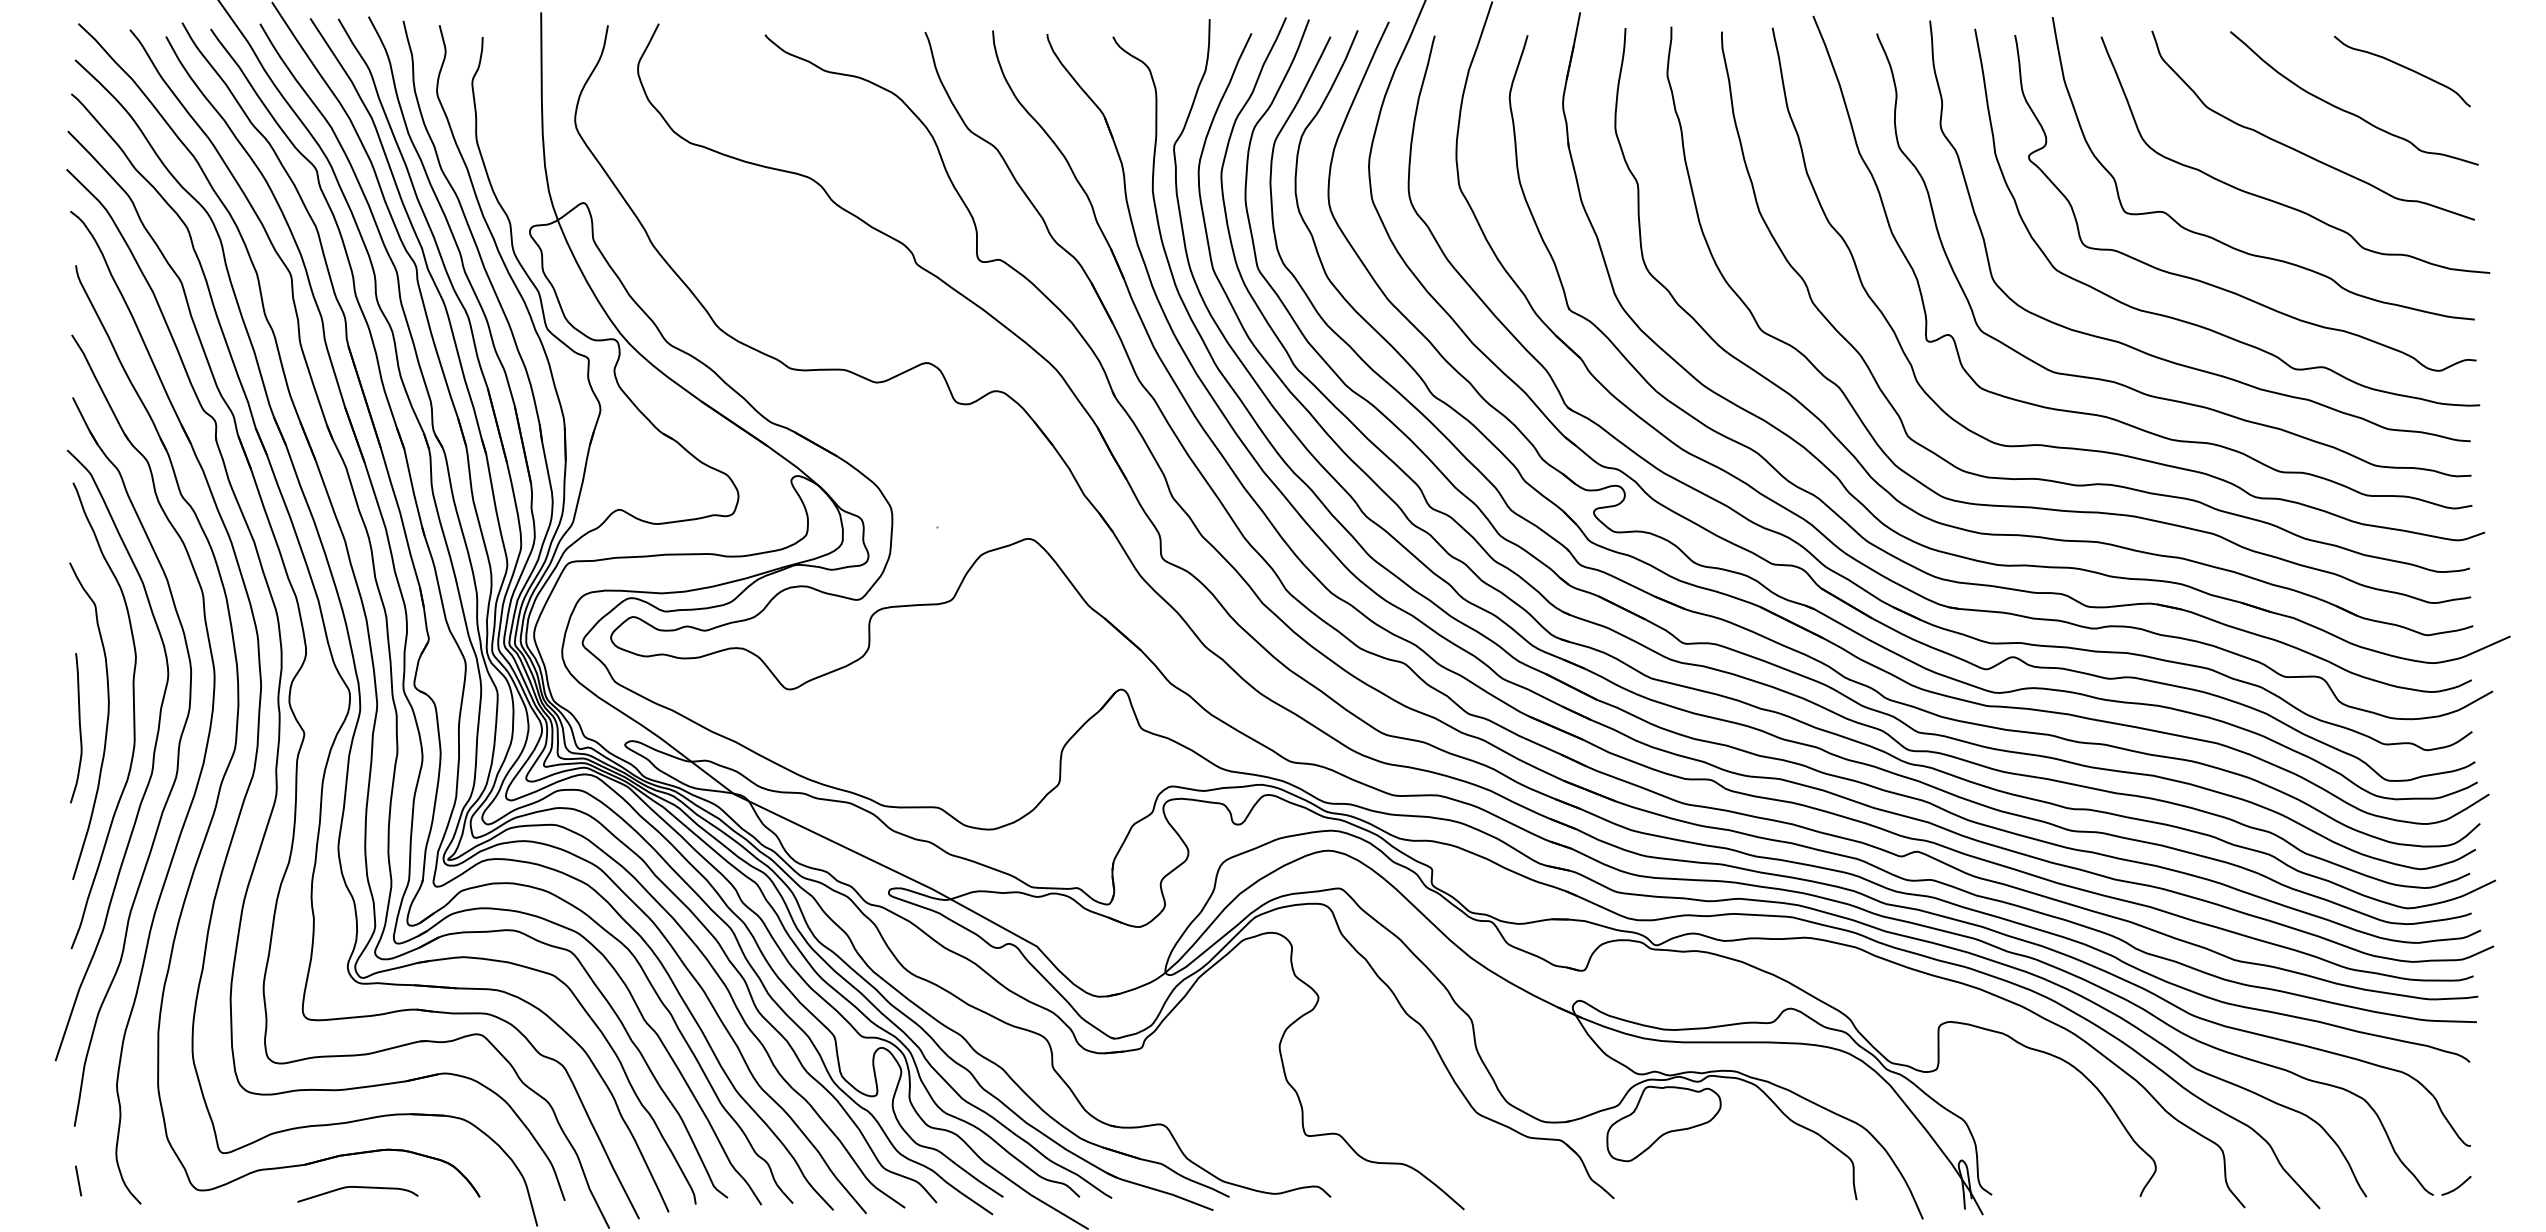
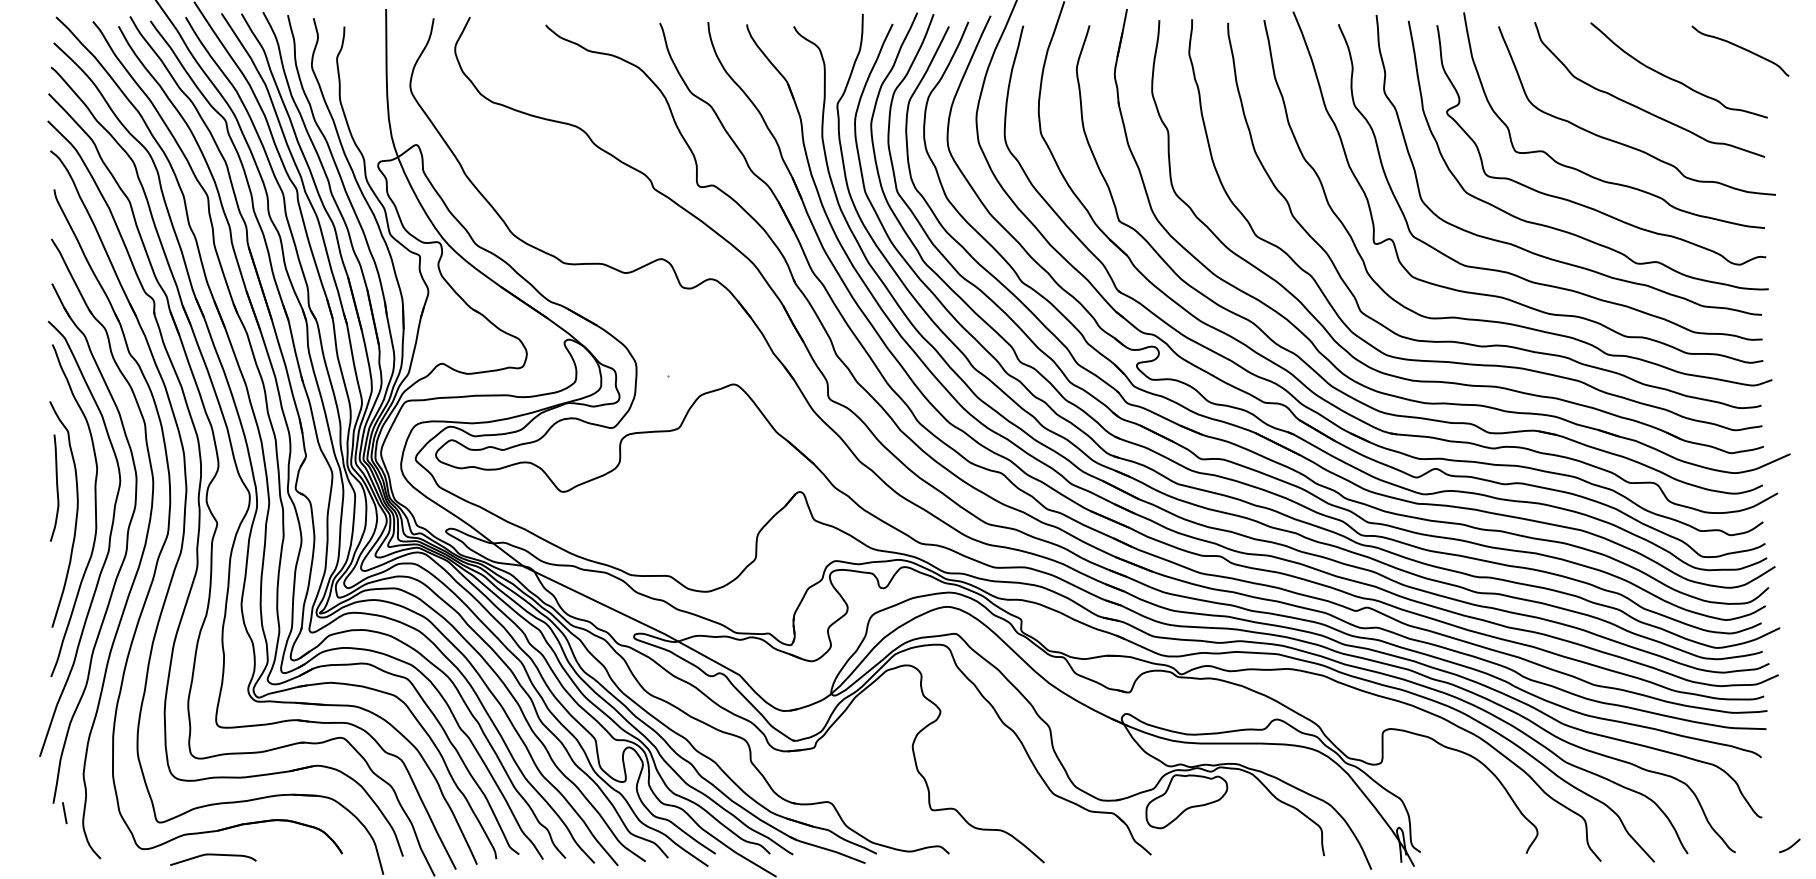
curve: (2402, 67) -> (1740, 48), moved
curve: (79, 728) -> (56, 488), moved
line: (78, 1180) -> (64, 812), moved
curve: (2457, 1186) -> (1790, 846), moved
curve: (360, 1188) -> (215, 855), moved

